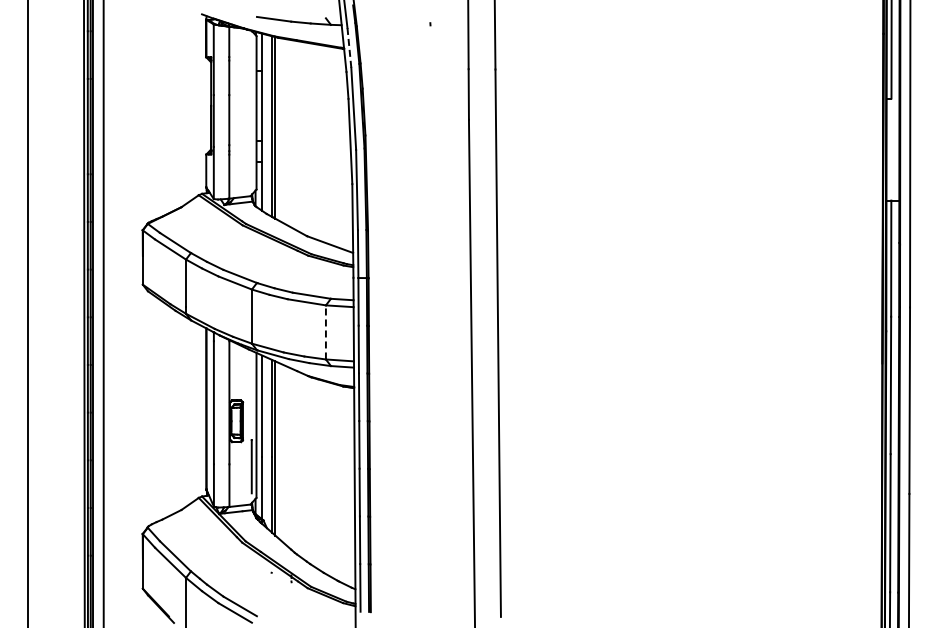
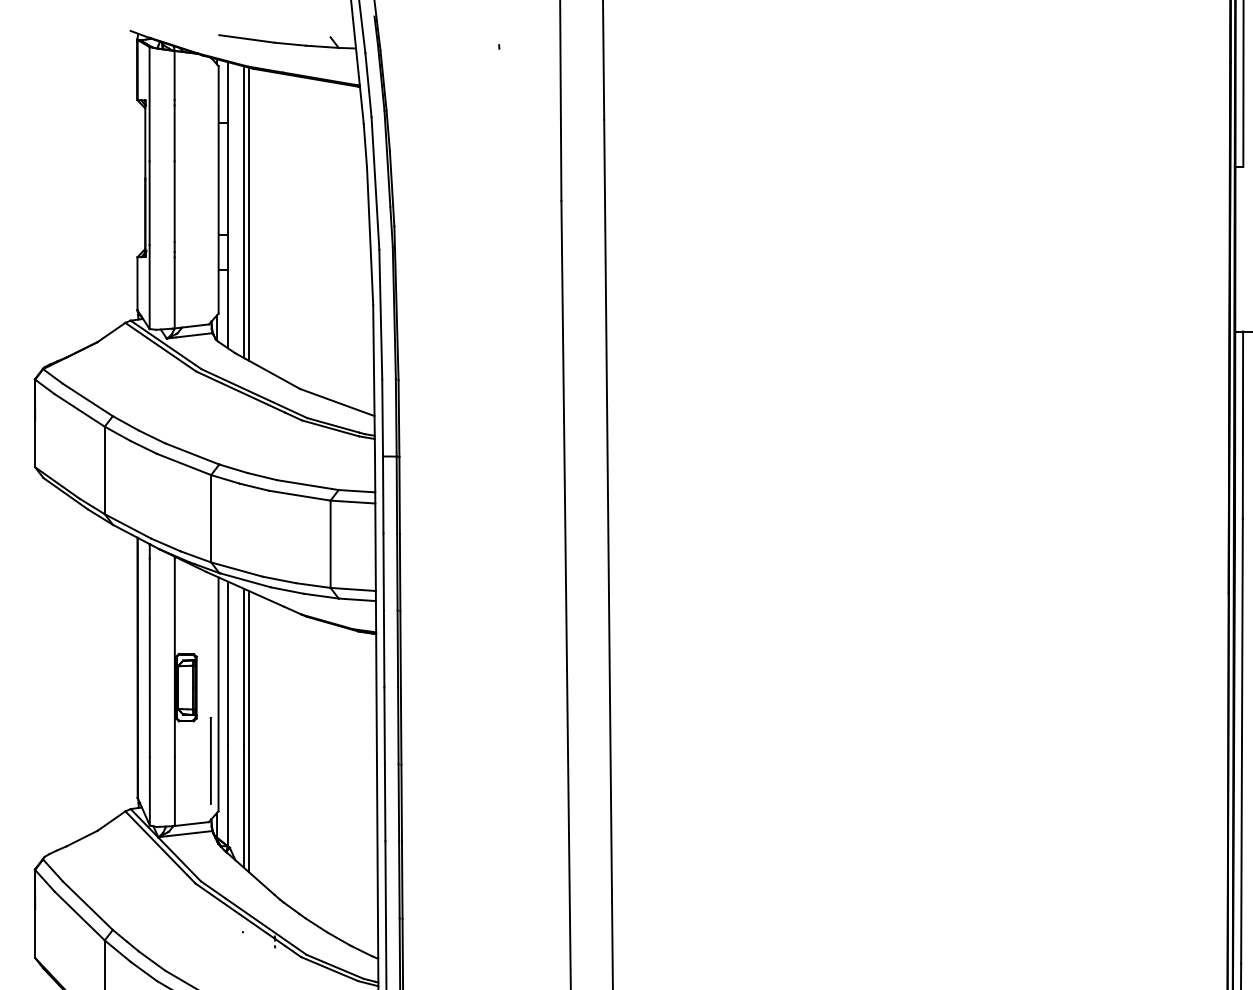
line: (349, 47) -> (368, 84), dashed -> solid
line: (325, 331) -> (329, 542), dashed -> solid

